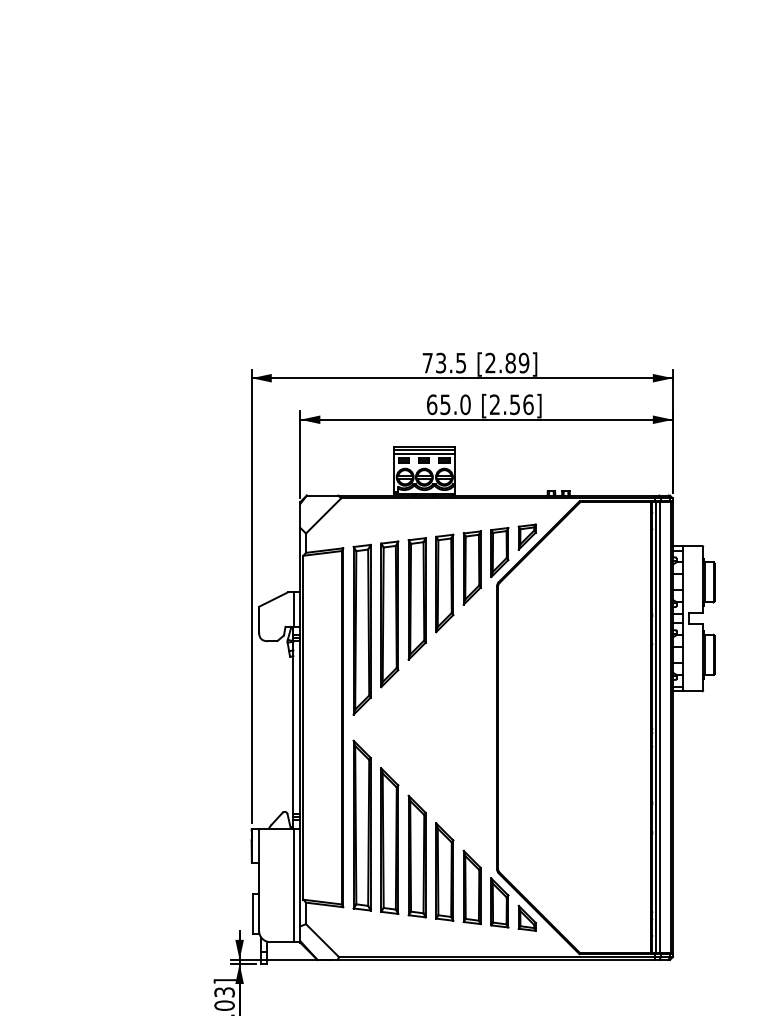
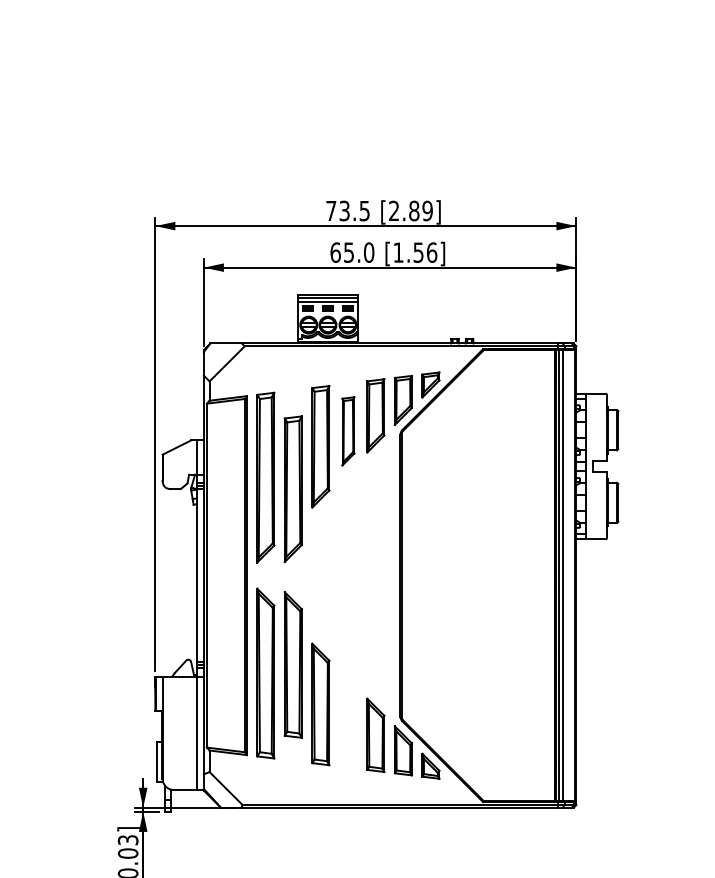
text: (494, 404) -> (398, 252), [2.56] -> [1.56]
part: (444, 583) -> (348, 431), size x0.7
part: (389, 614) -> (293, 489), moved
part: (389, 840) -> (293, 664), moved
part: (444, 871) -> (348, 719), removed

